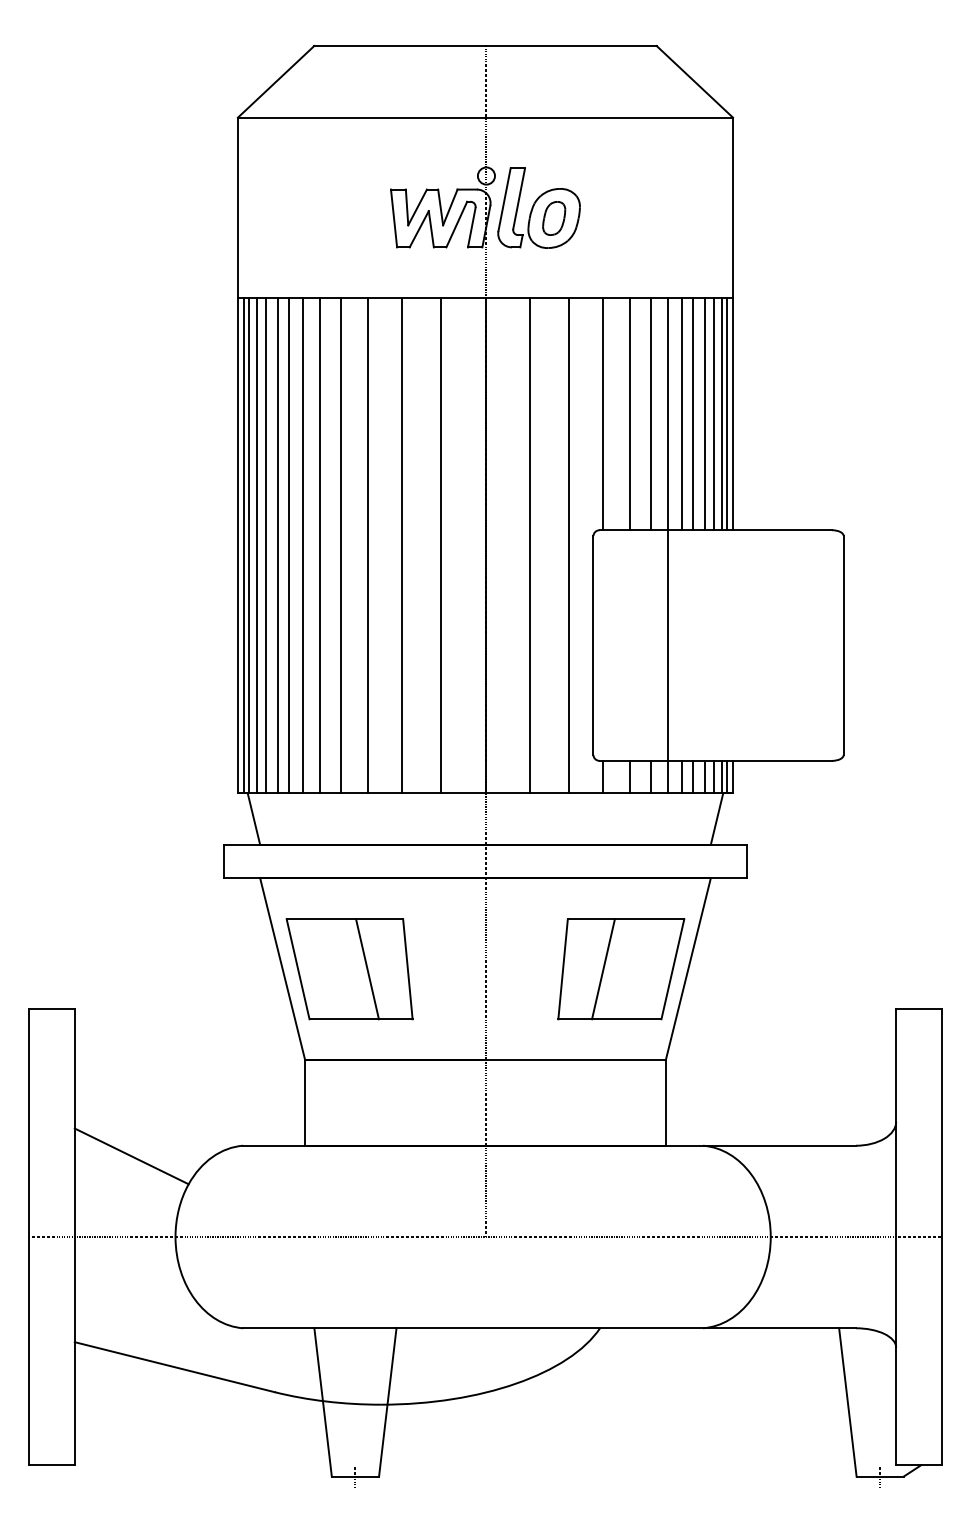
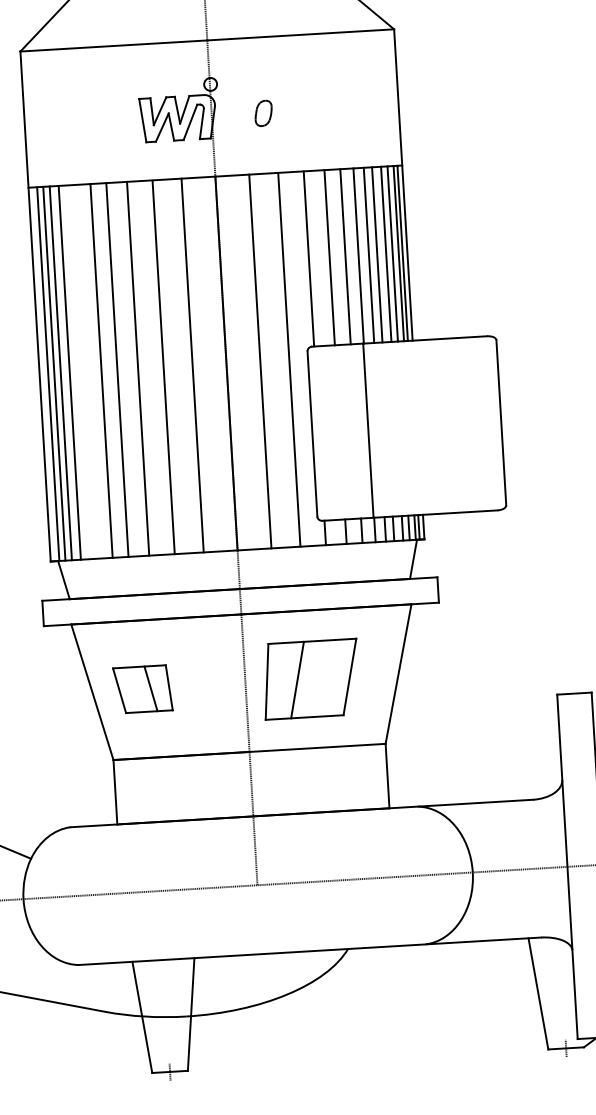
part: (538, 207) -> (251, 105), removed
line: (244, 545) -> (44, 374), removed
line: (288, 545) -> (77, 372), removed
line: (302, 545) -> (88, 371), removed
part: (349, 969) -> (142, 689), size x0.6
part: (621, 969) -> (311, 679), moved

